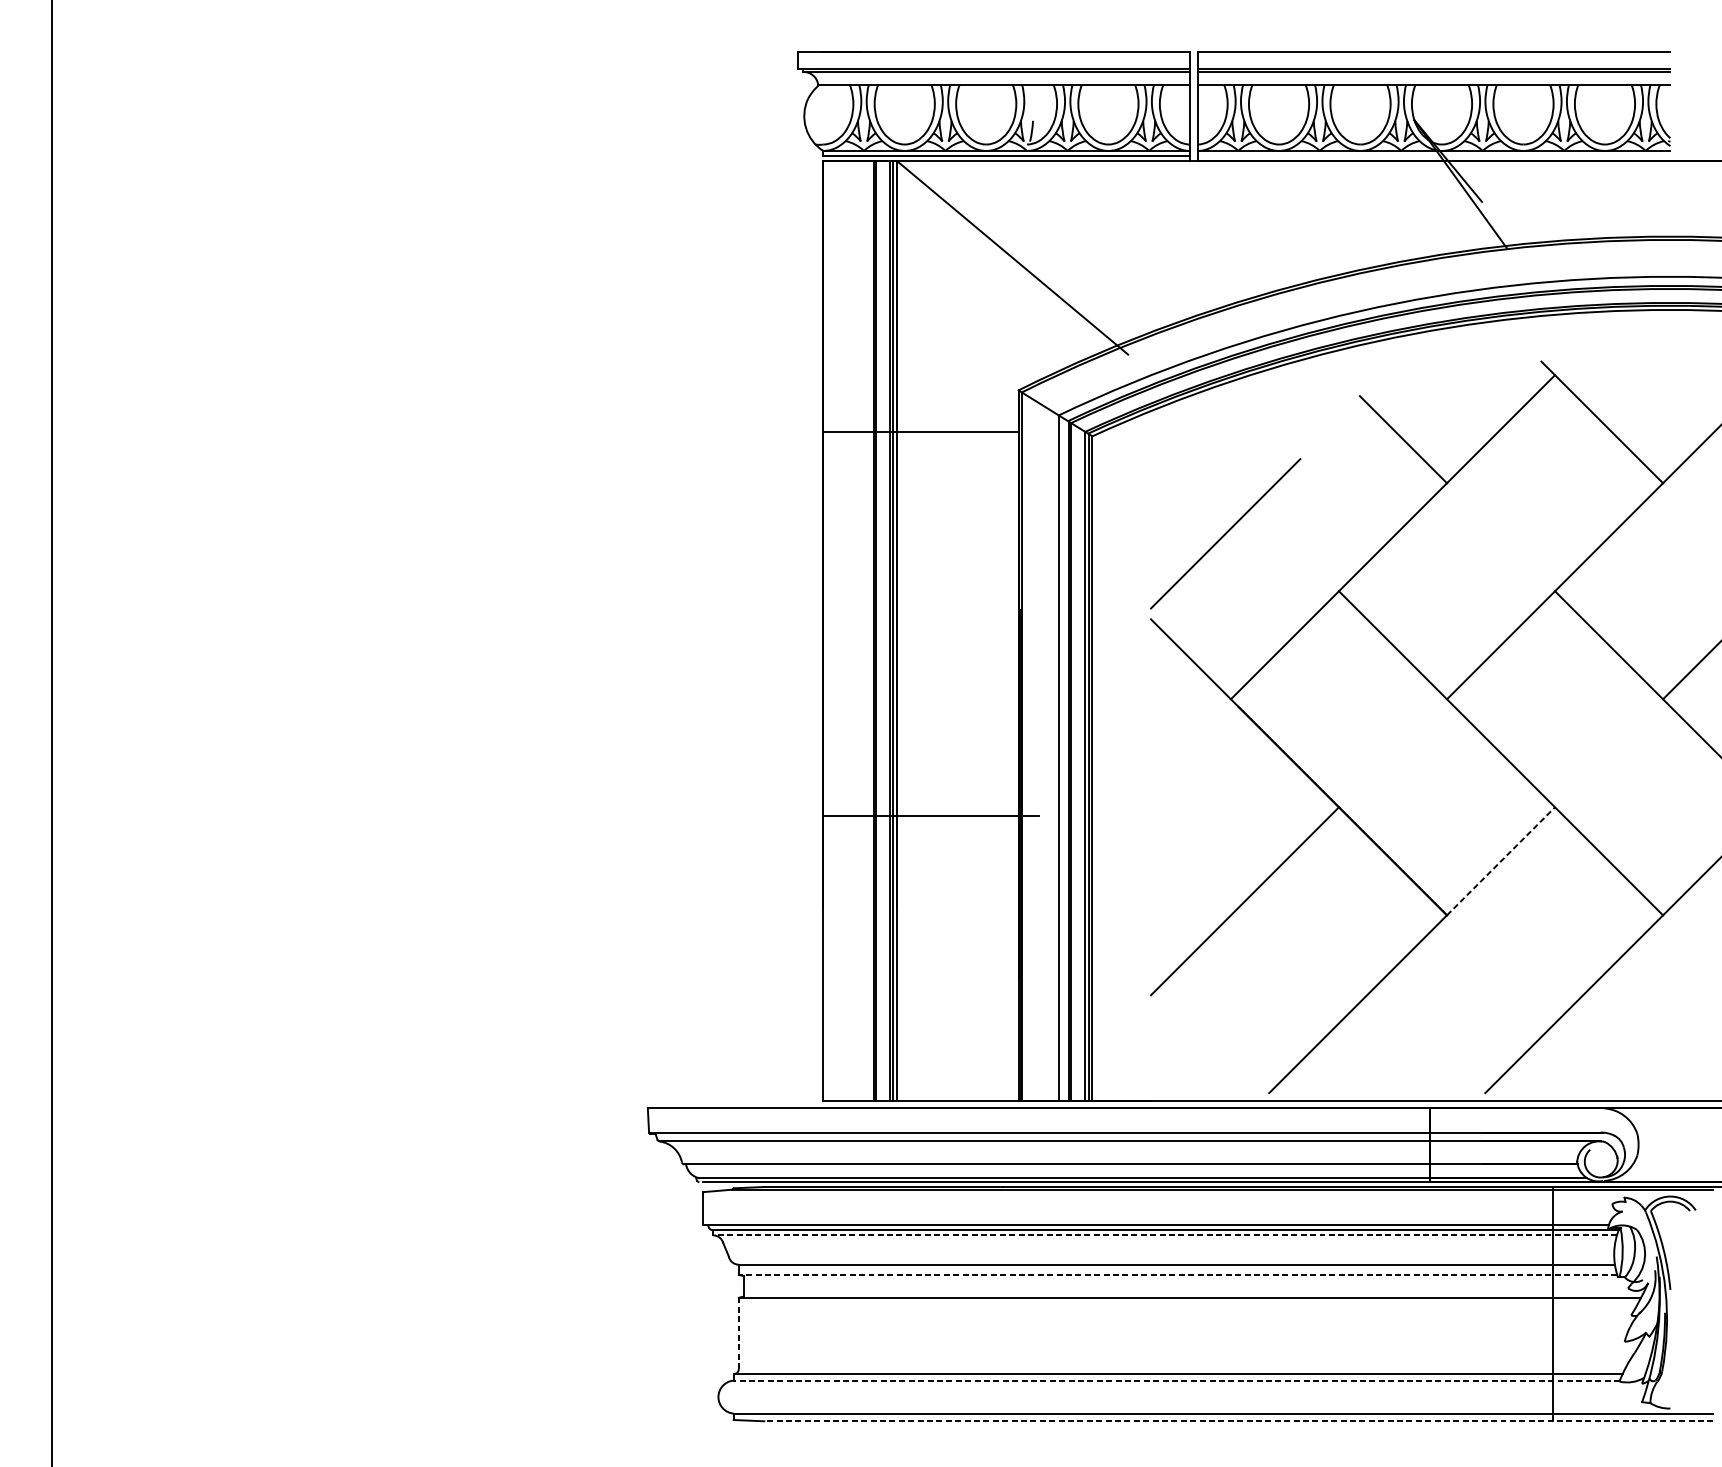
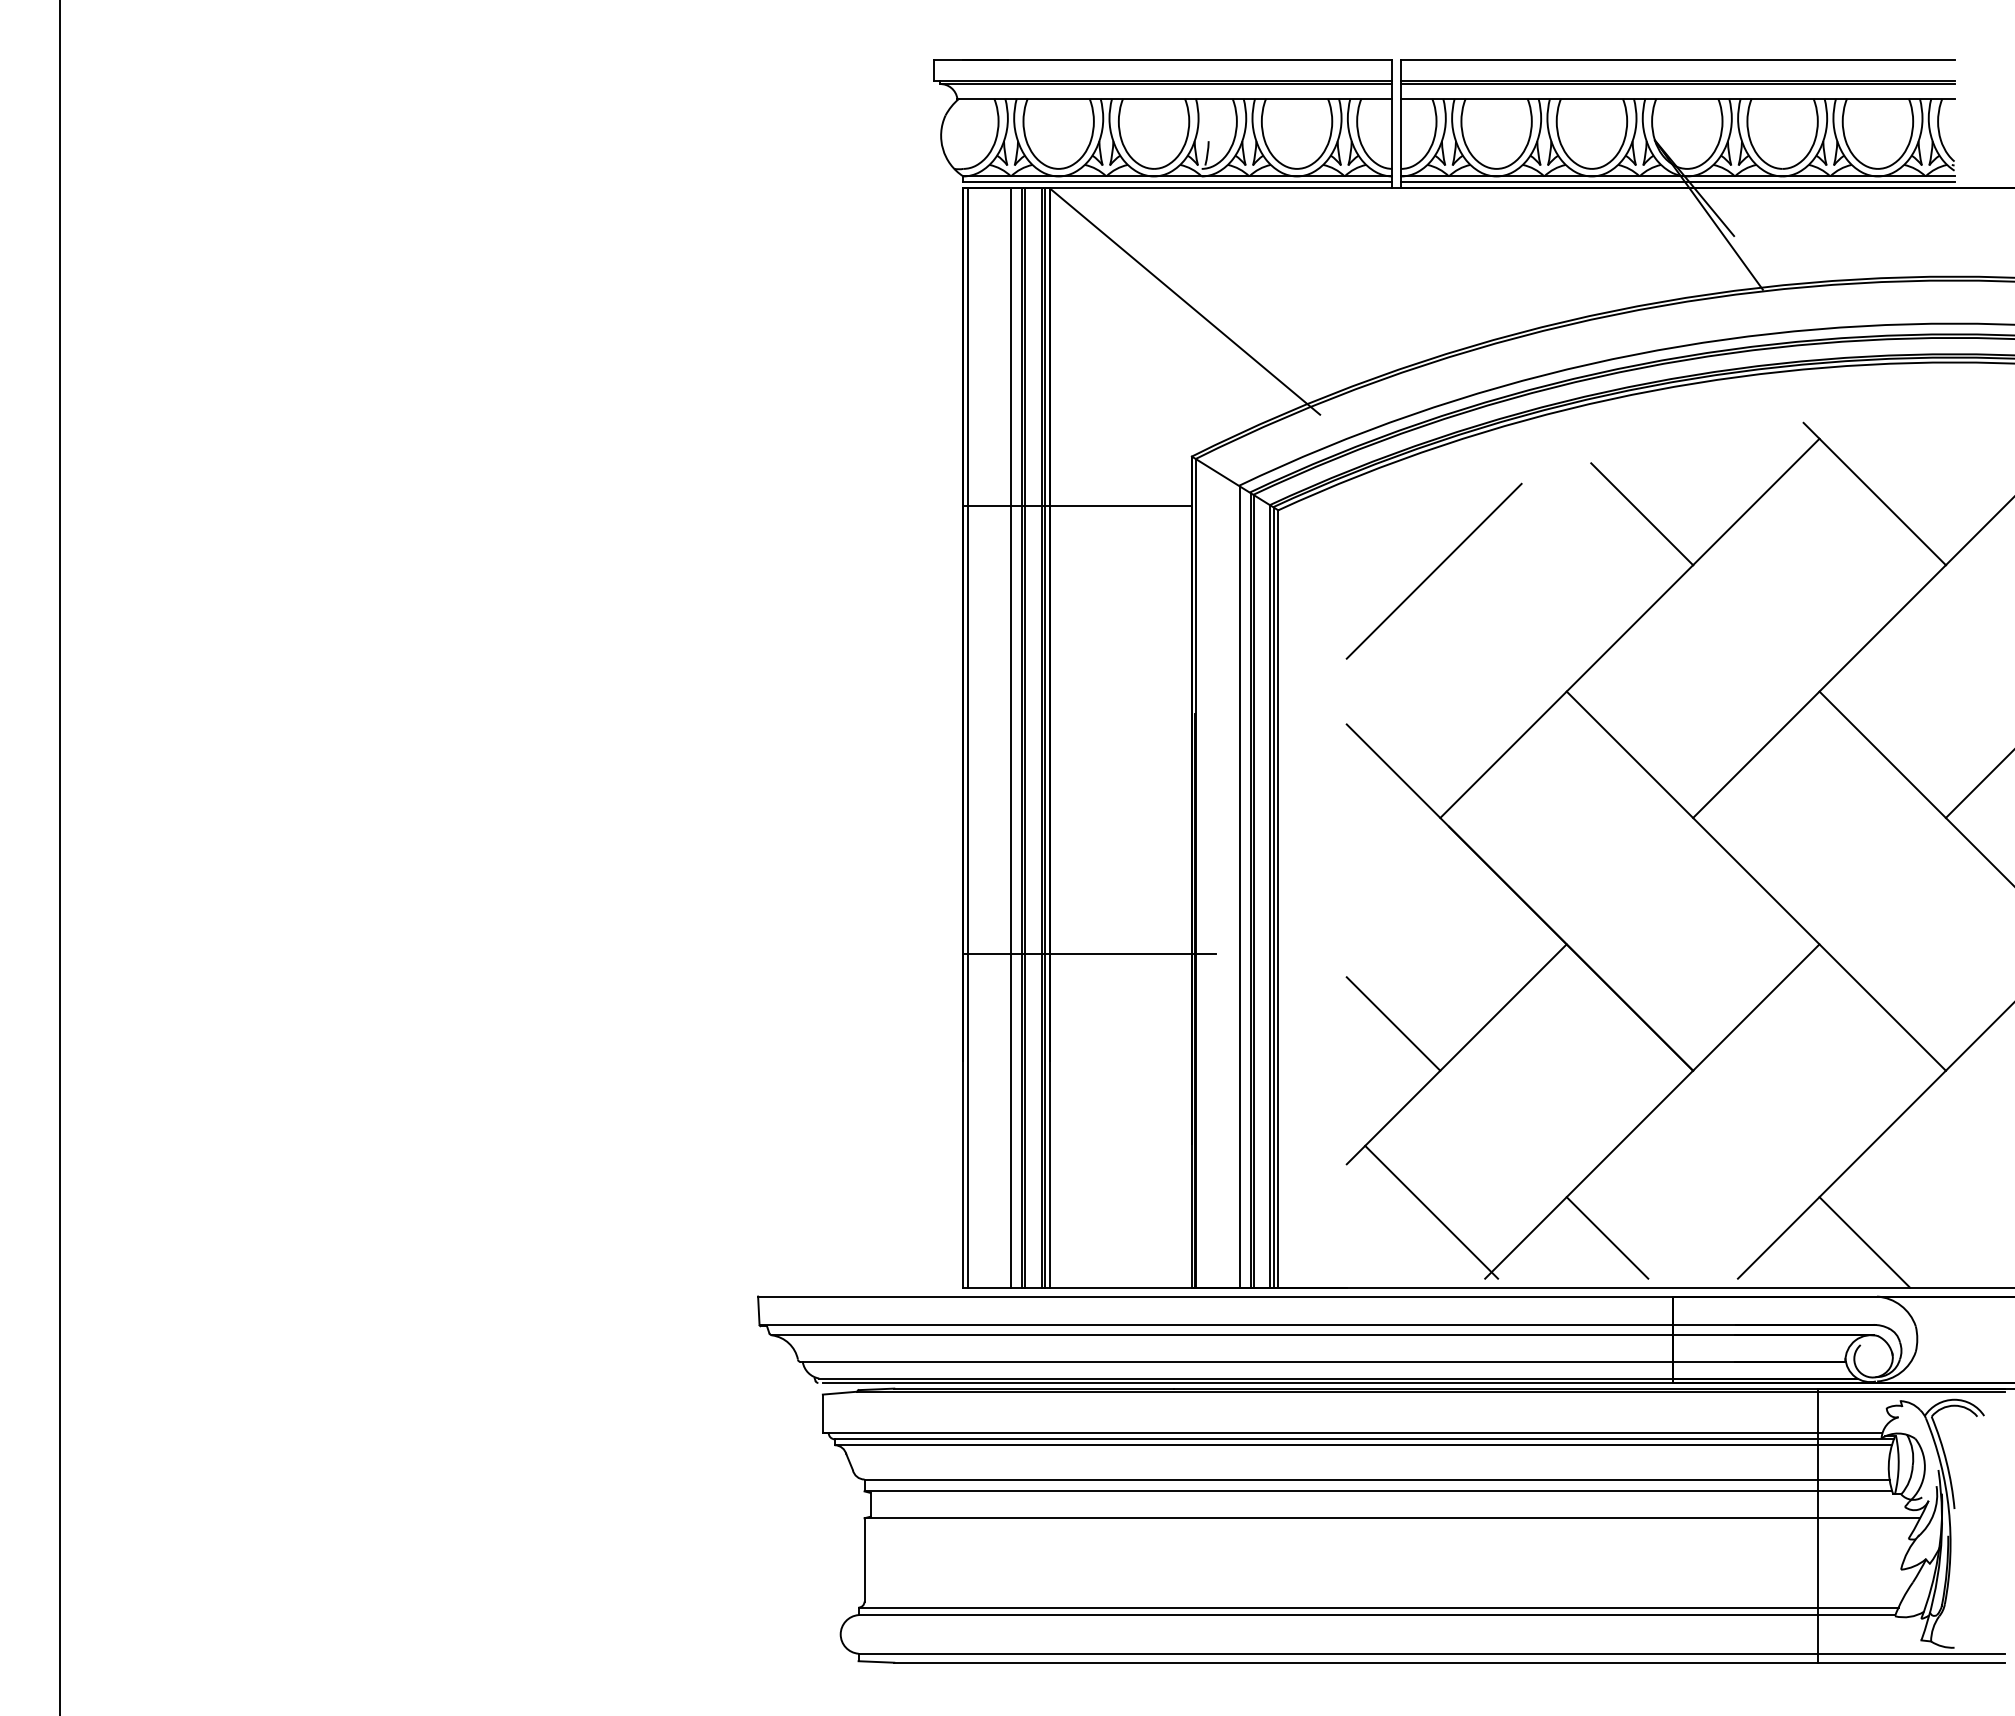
line: (1433, 156) -> (1677, 182), added
line: (1225, 533) -> (1433, 570), moved
line: (826, 630) -> (967, 737), added
line: (863, 630) -> (1010, 737), added
line: (1501, 861) -> (1756, 1007), dashed -> solid
line: (1190, 874) -> (1393, 1023), added
line: (1223, 1035) -> (1431, 1211), added
line: (1373, 1057) -> (1607, 1237), added
line: (1593, 1062) -> (1864, 1242), added
line: (1165, 1235) -> (1363, 1445), dashed -> solid
line: (1178, 1274) -> (1378, 1491), dashed -> solid
line: (738, 1333) -> (864, 1559), dashed -> solid
line: (1176, 1380) -> (1376, 1615), dashed -> solid
line: (1238, 1421) -> (1449, 1662), dashed -> solid

